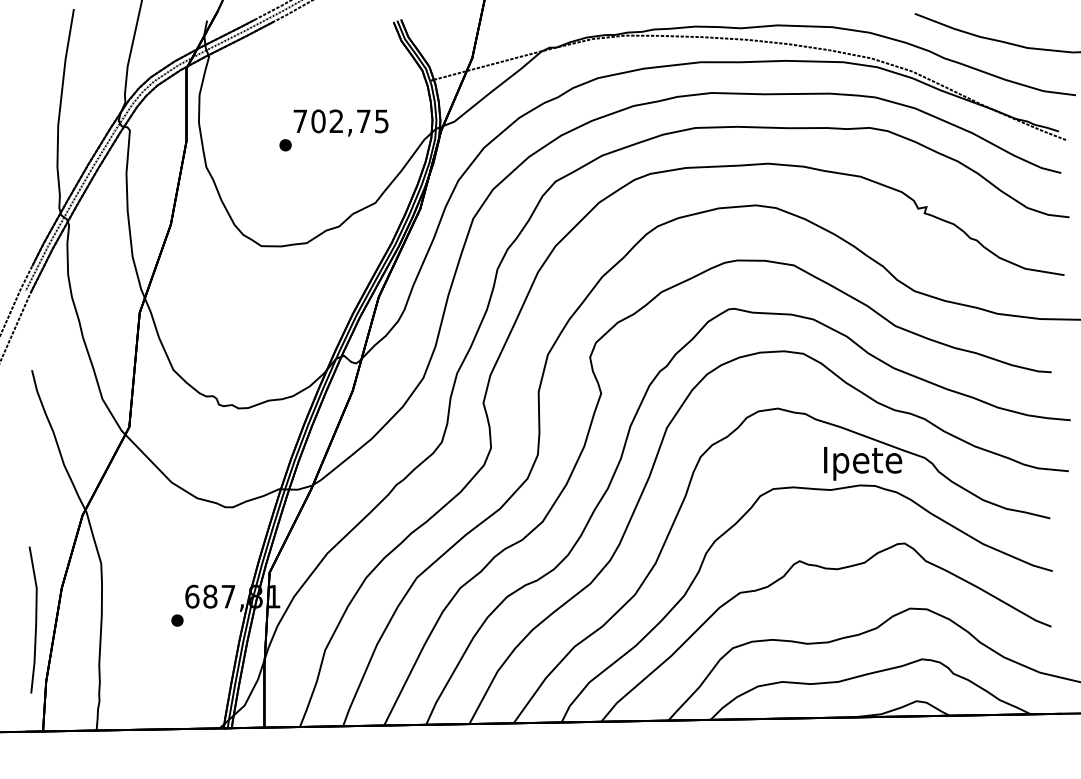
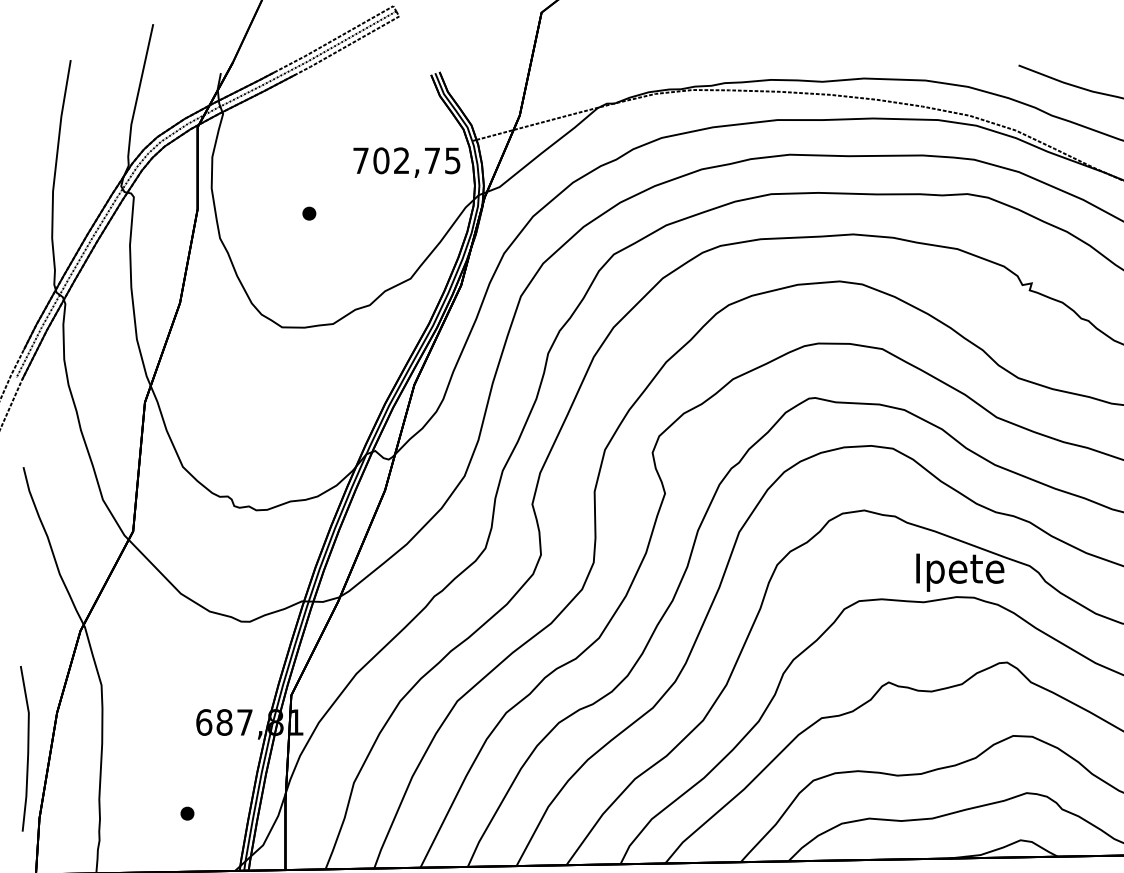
text: (340, 122) -> (406, 162), moved
part: (177, 620) -> (187, 813), moved

